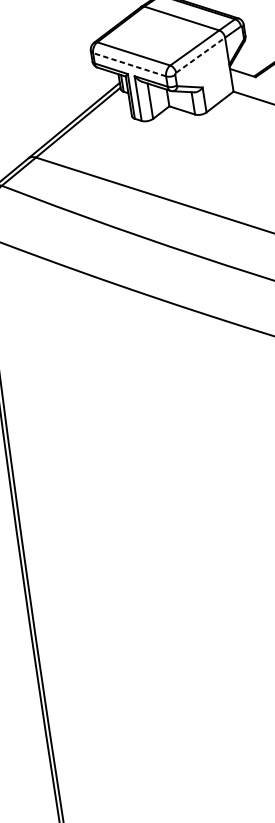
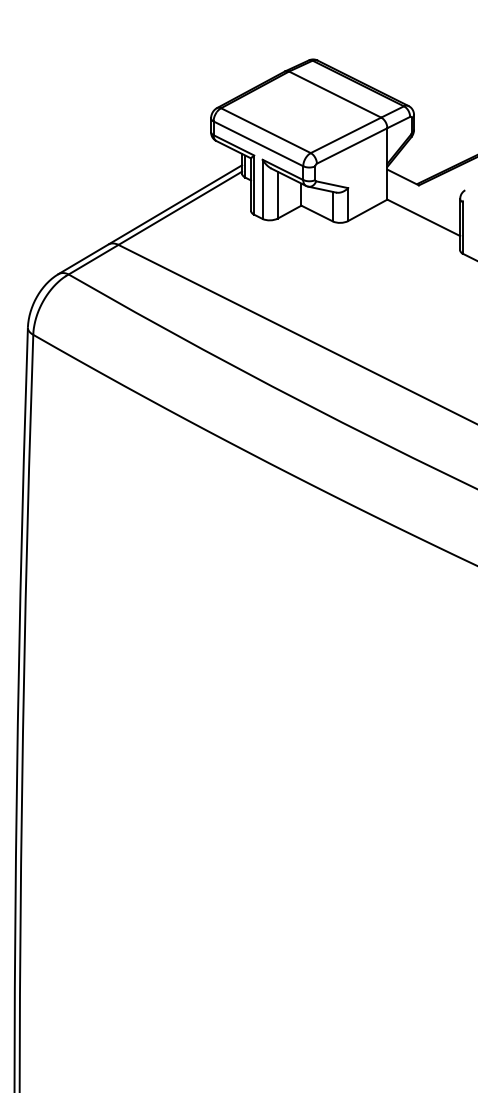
line: (200, 54) -> (352, 145), dashed -> solid
line: (128, 64) -> (257, 143), dashed -> solid

